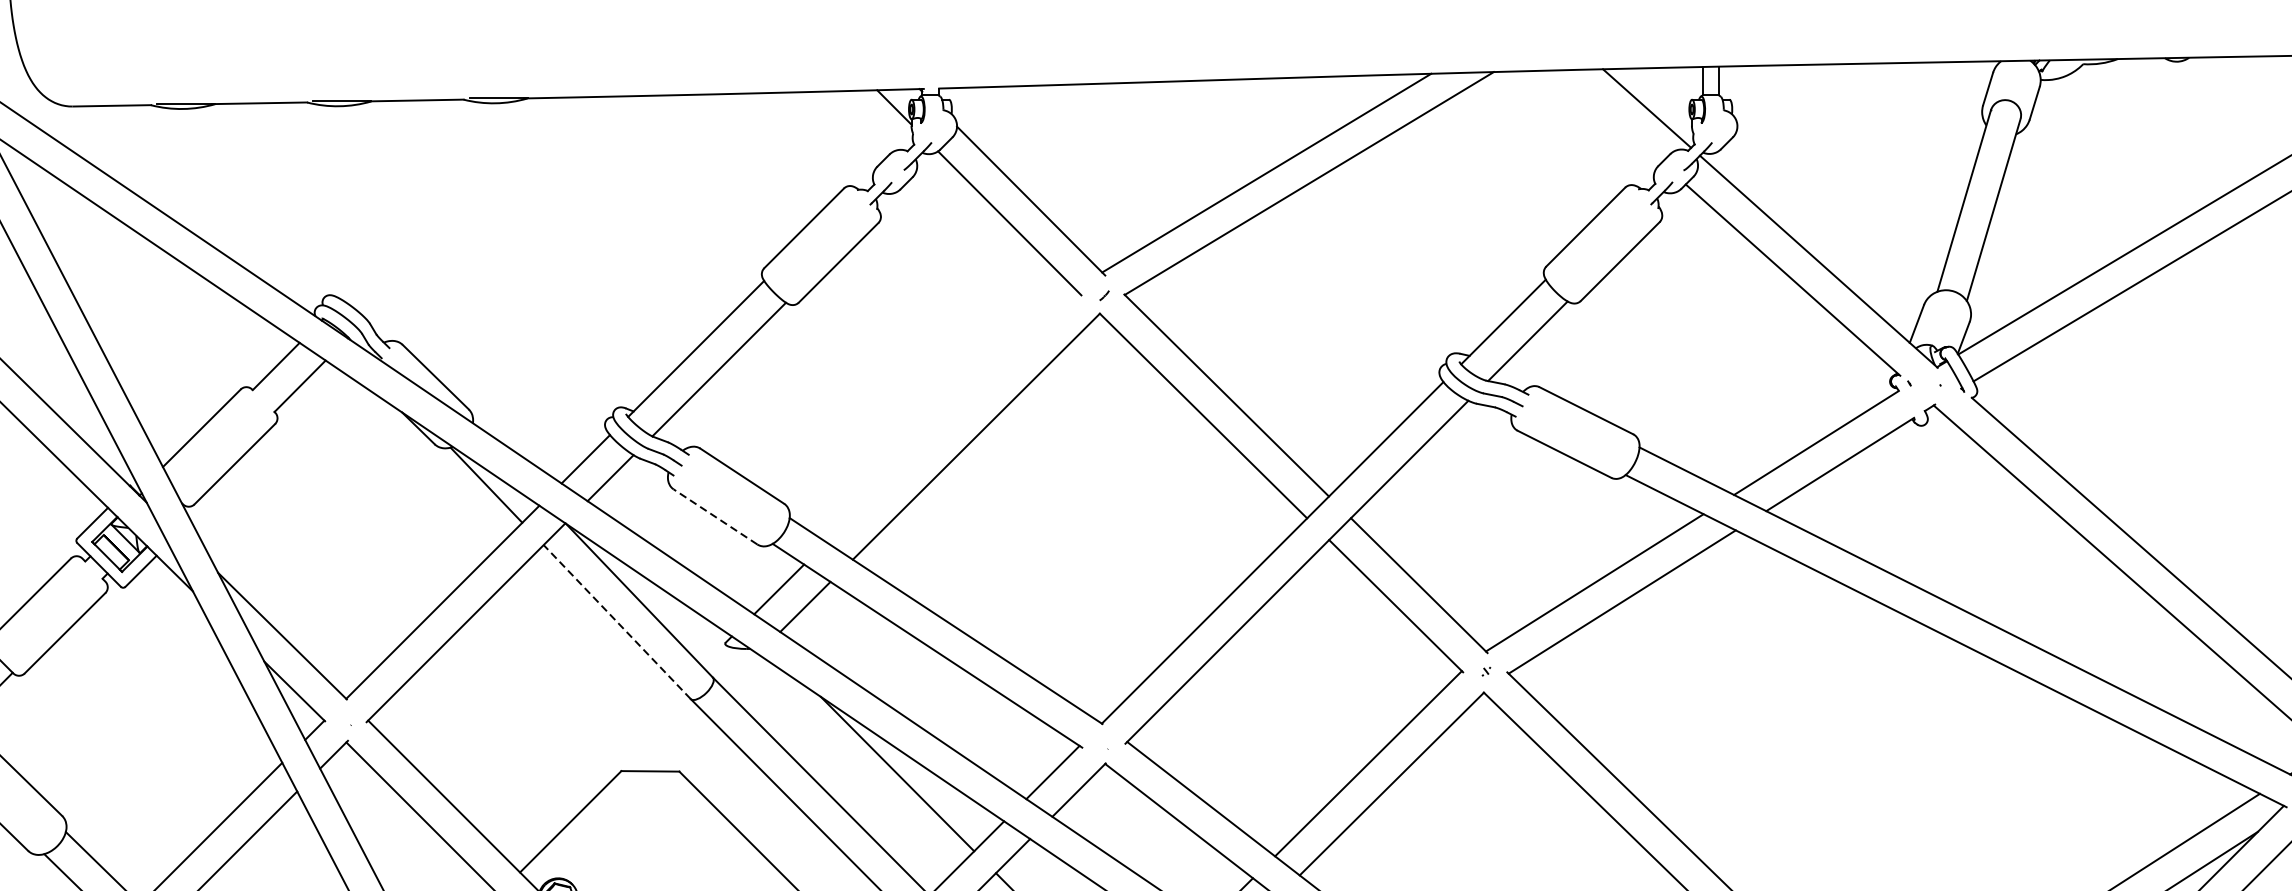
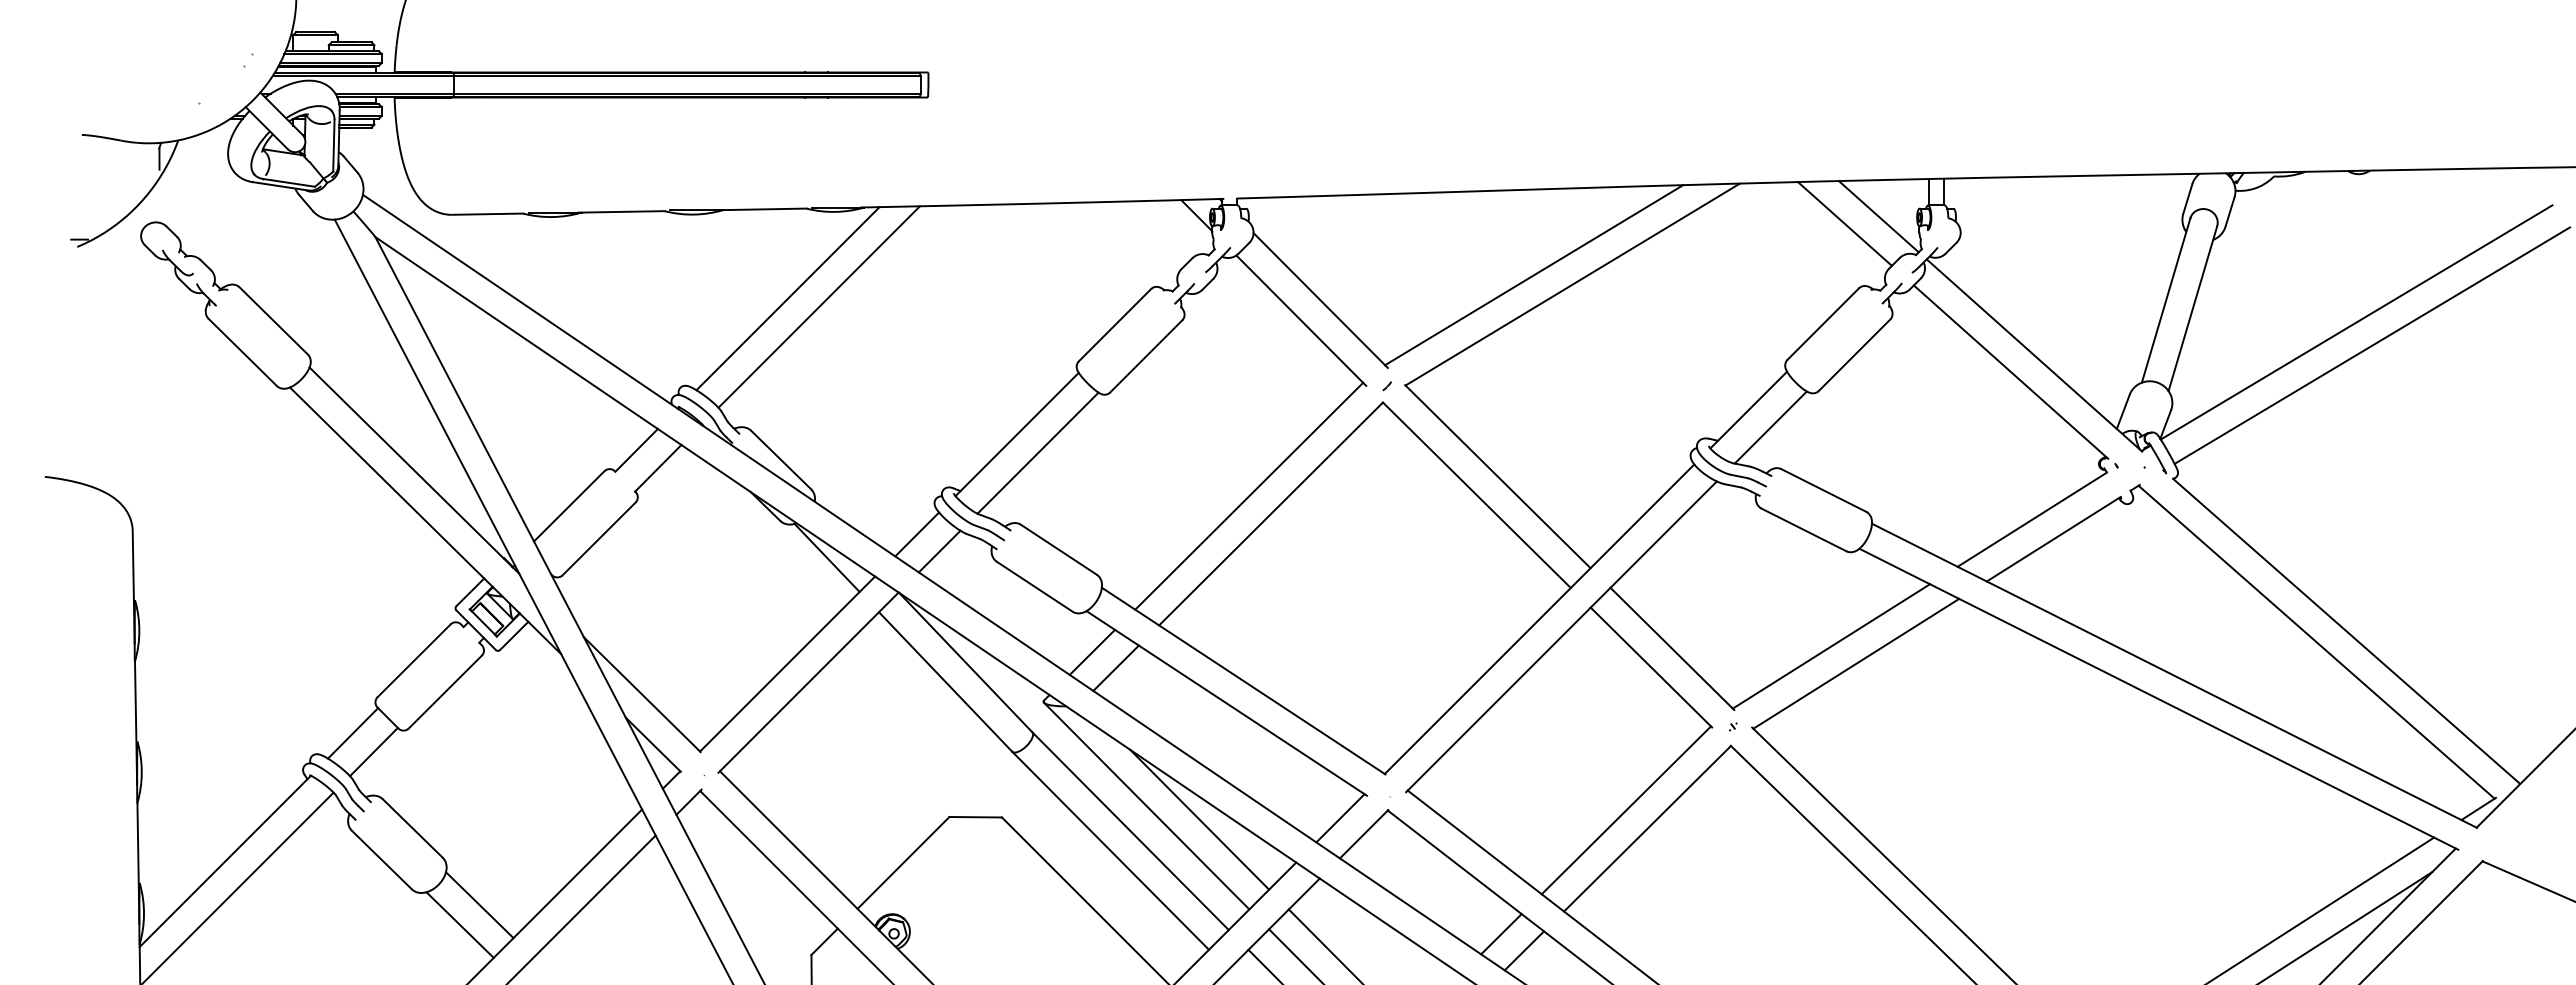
line: (1609, 116) -> (1844, 223), added
line: (442, 198) -> (787, 298), added
line: (476, 207) -> (818, 306), added
line: (952, 416) -> (1249, 495), added
line: (715, 516) -> (1034, 586), dashed -> solid
line: (617, 621) -> (945, 681), dashed -> solid
line: (838, 758) -> (1146, 805), added

